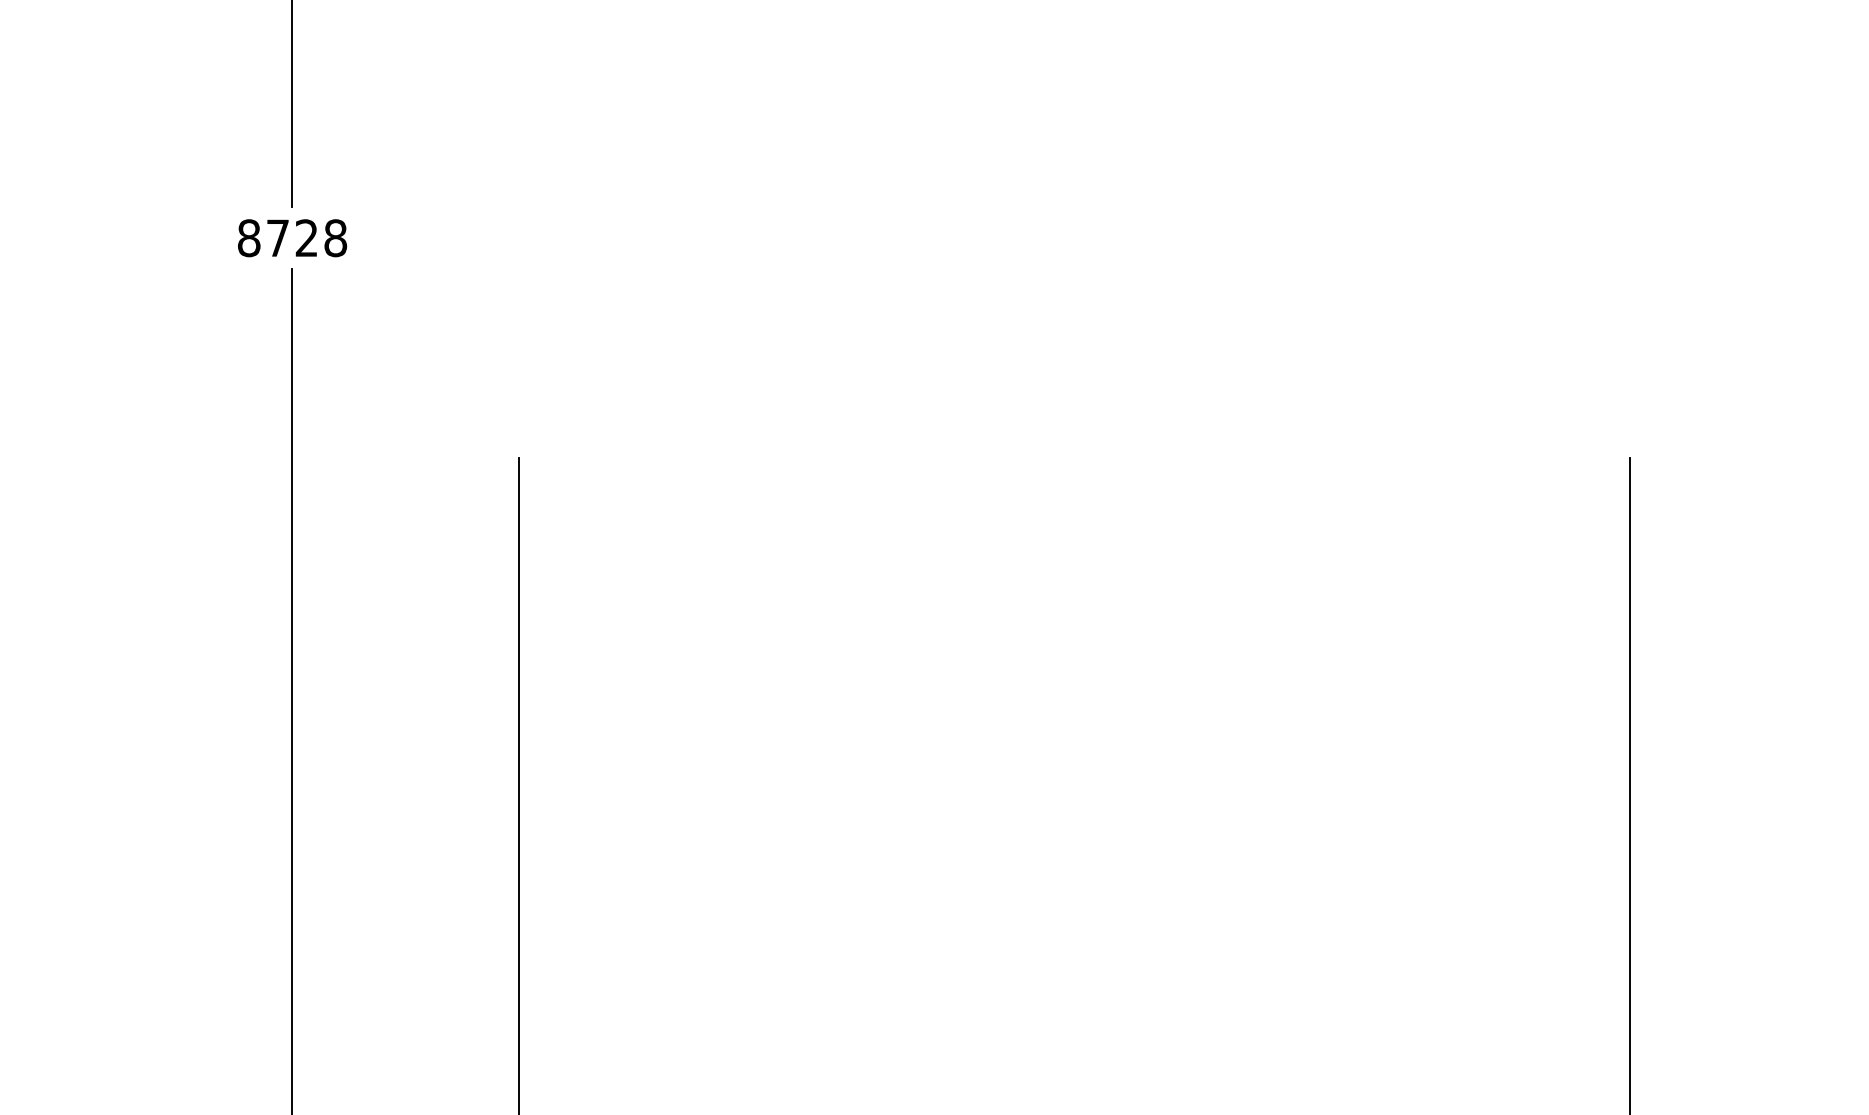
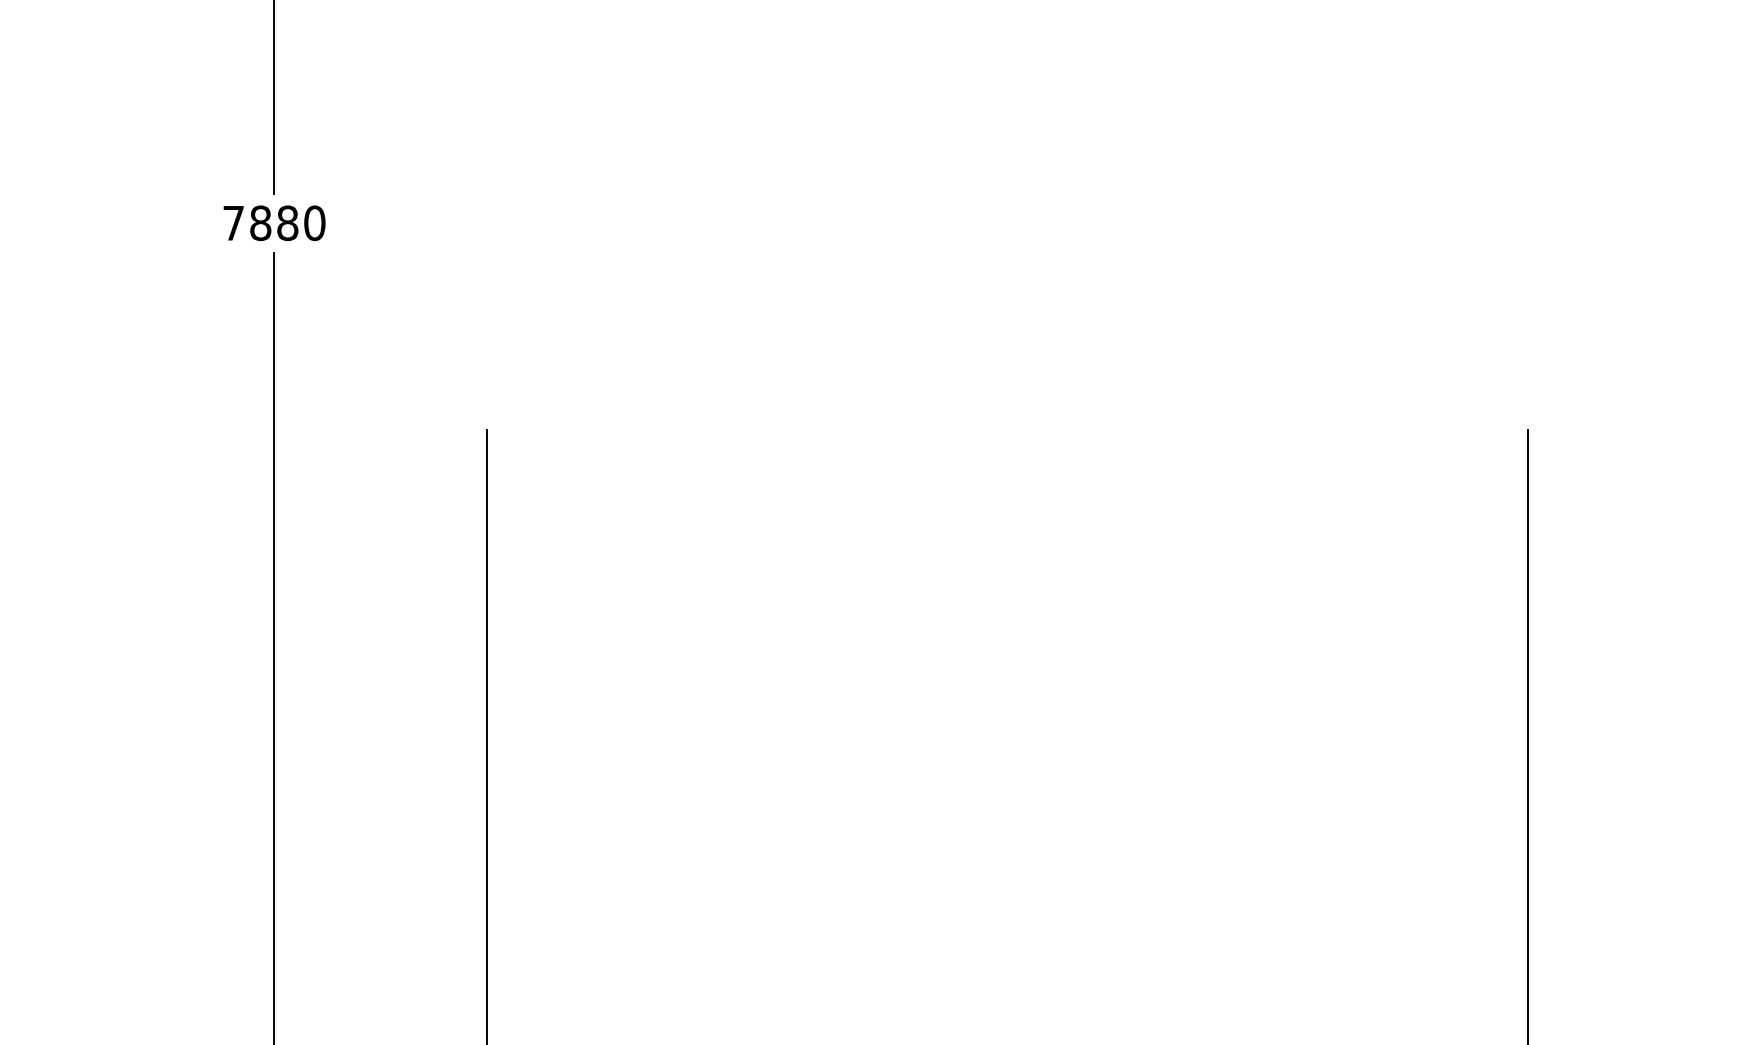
text: (292, 238) -> (274, 223), 8728 -> 7880

